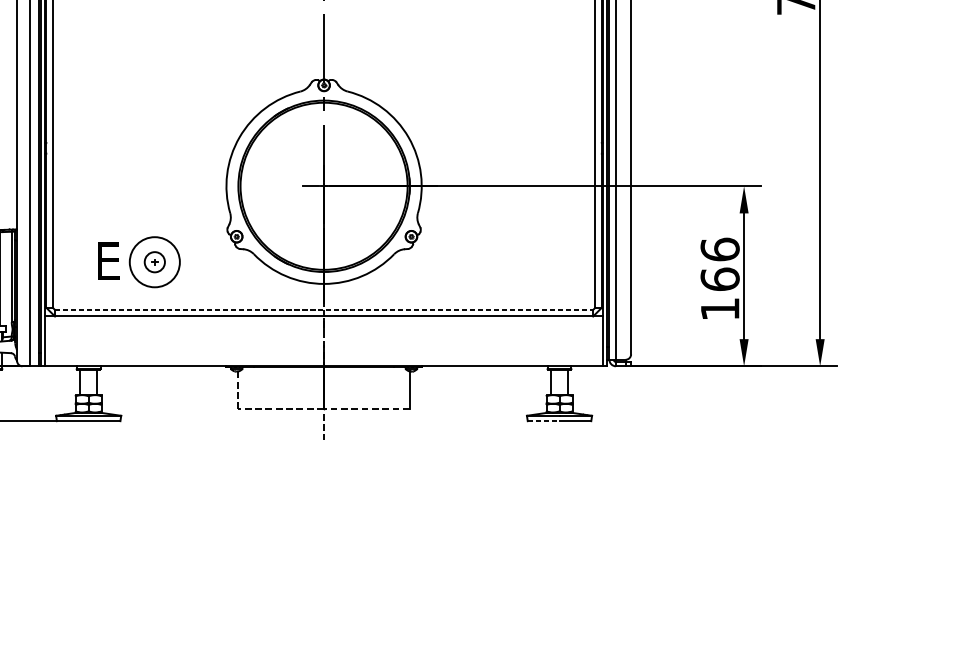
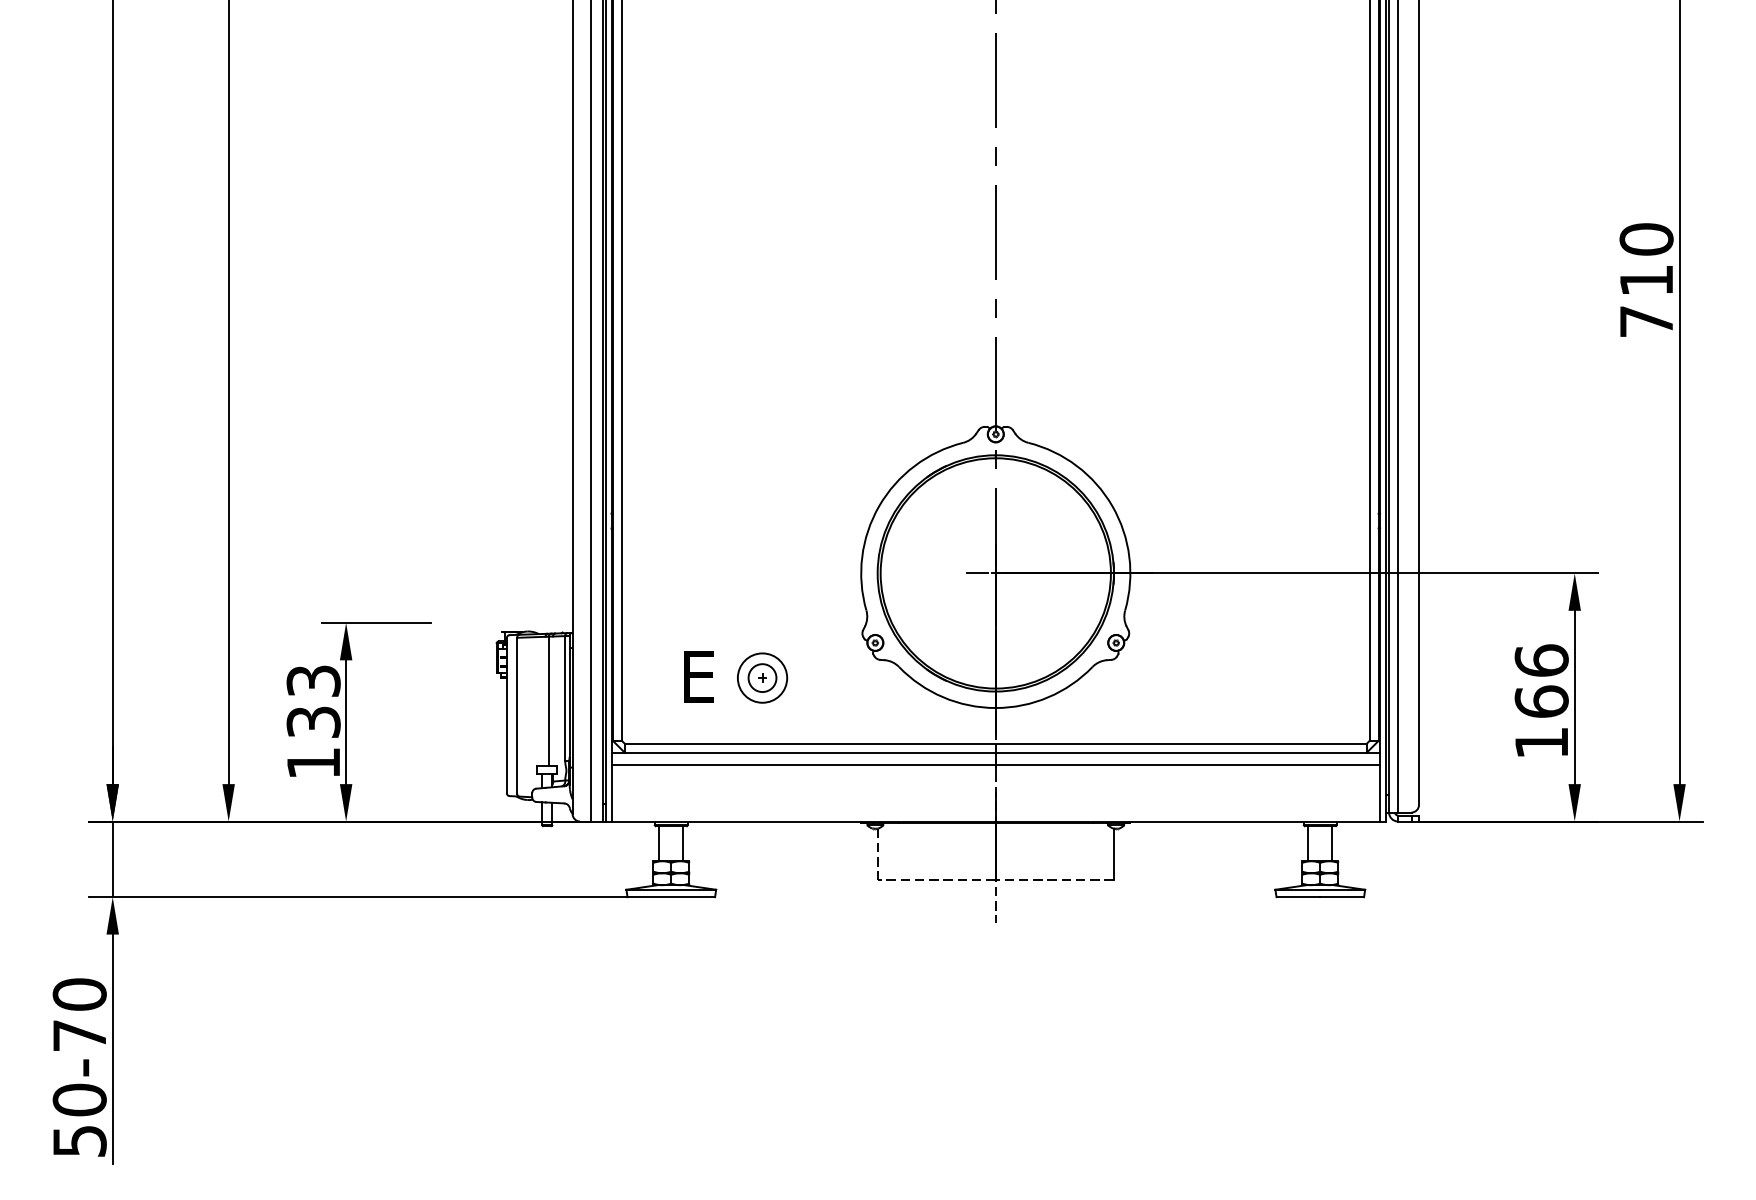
circle: (154, 261) -> (762, 677), size x0.71
line: (323, 309) -> (995, 743), dashed -> solid
line: (323, 324) -> (995, 764), added
line: (543, 421) -> (1298, 897), dashed -> solid

